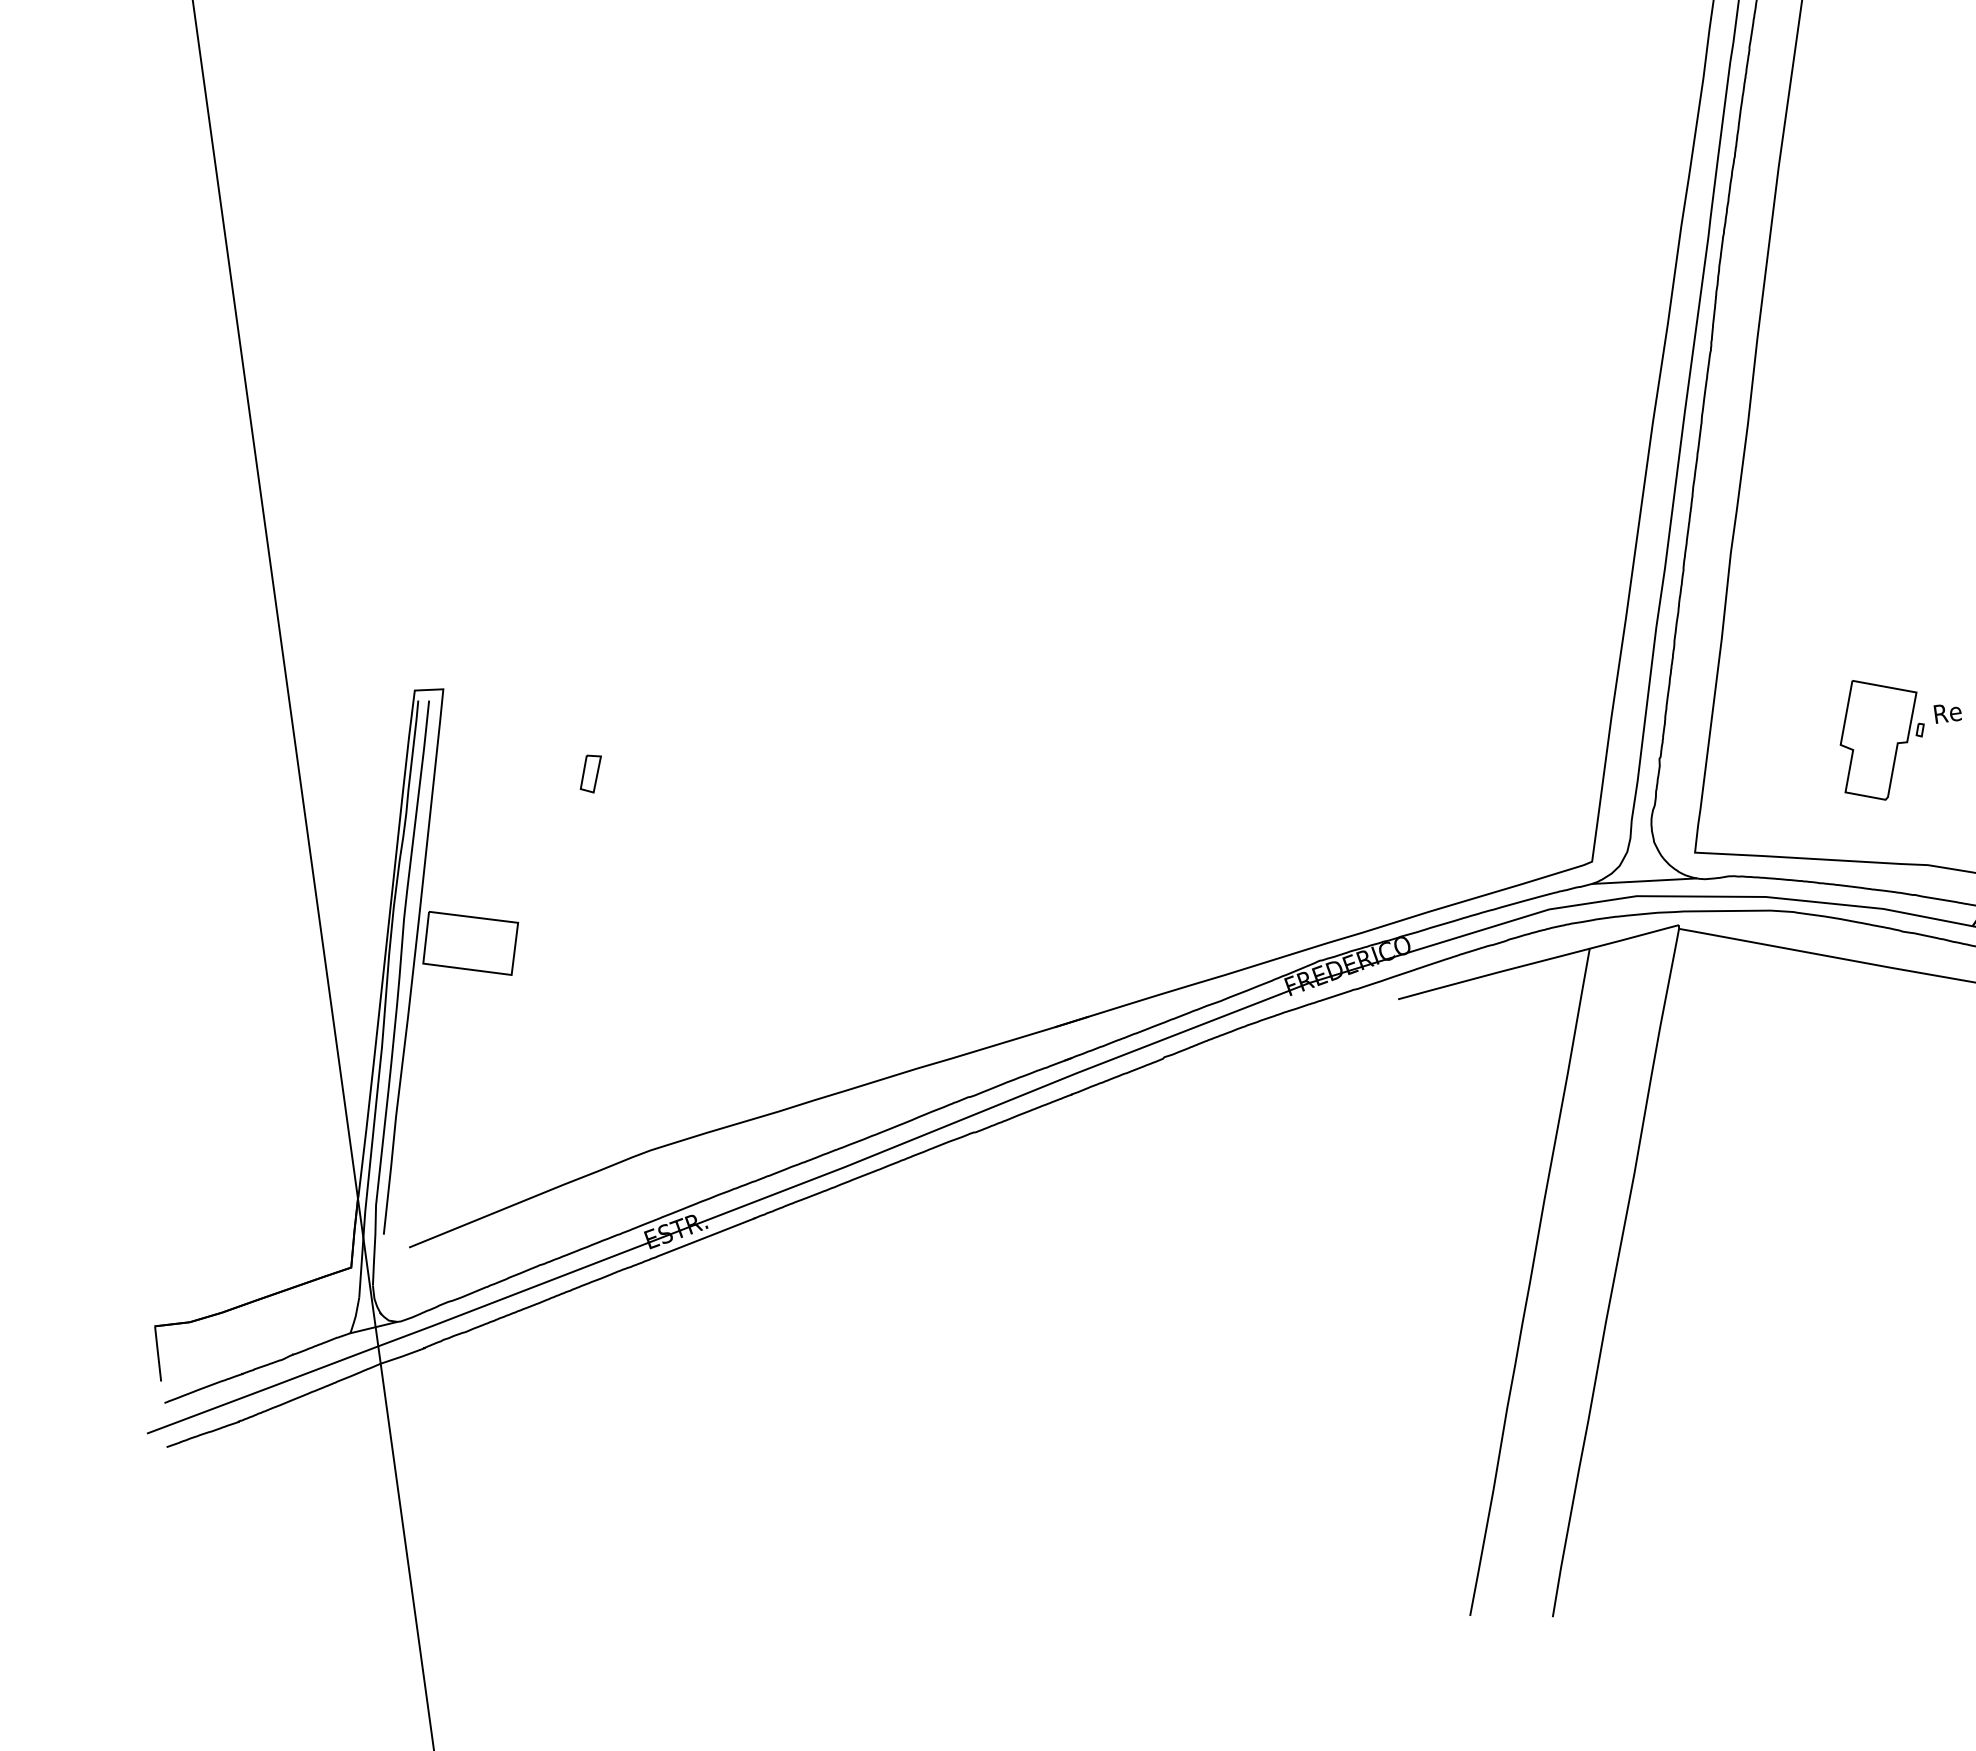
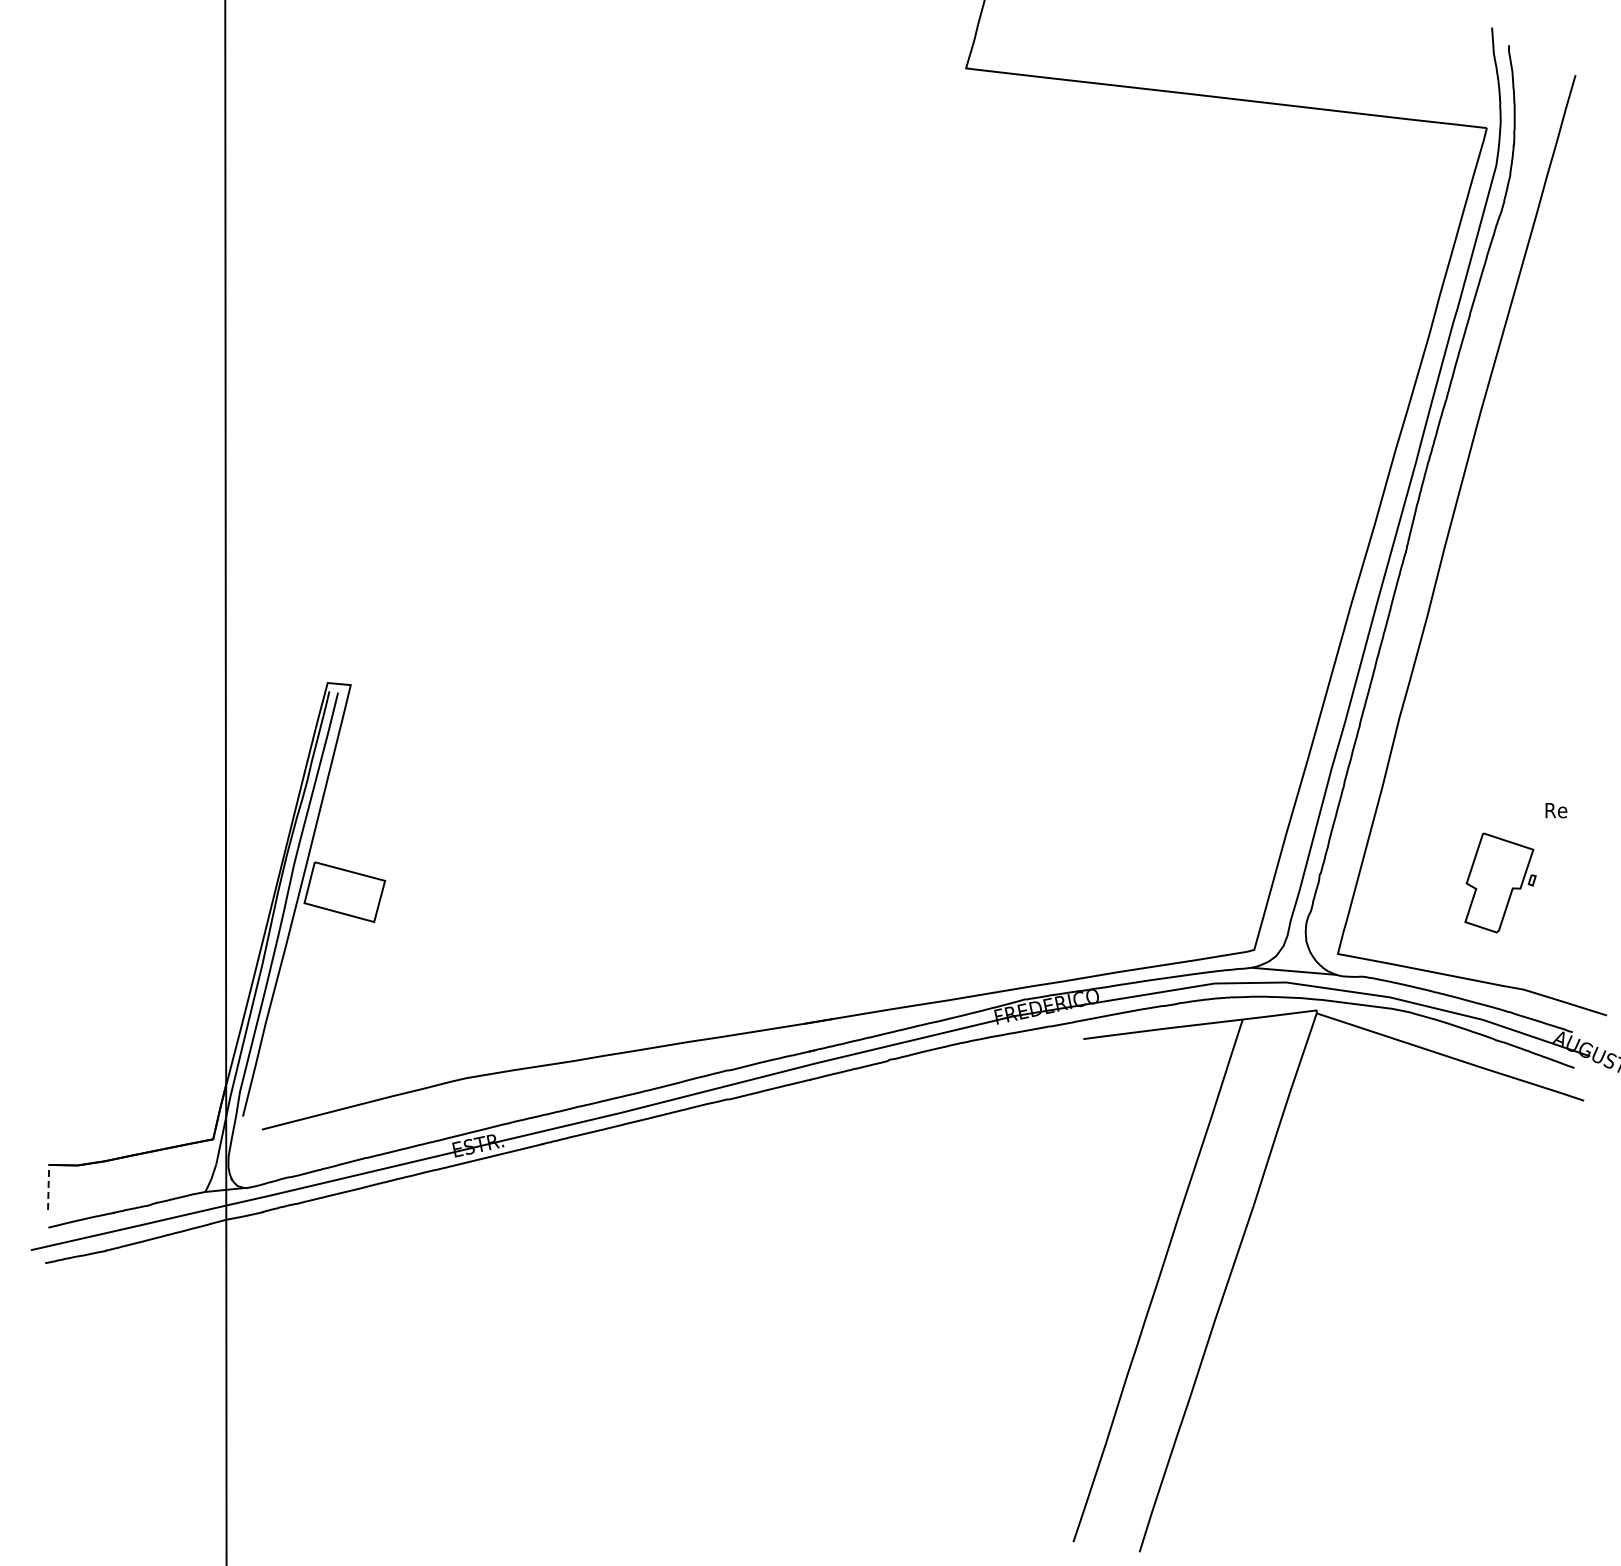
text: (1948, 712) -> (1556, 810), moved
part: (590, 774) -> (459, 769), removed
line: (157, 1352) -> (48, 1186), solid -> dashed

